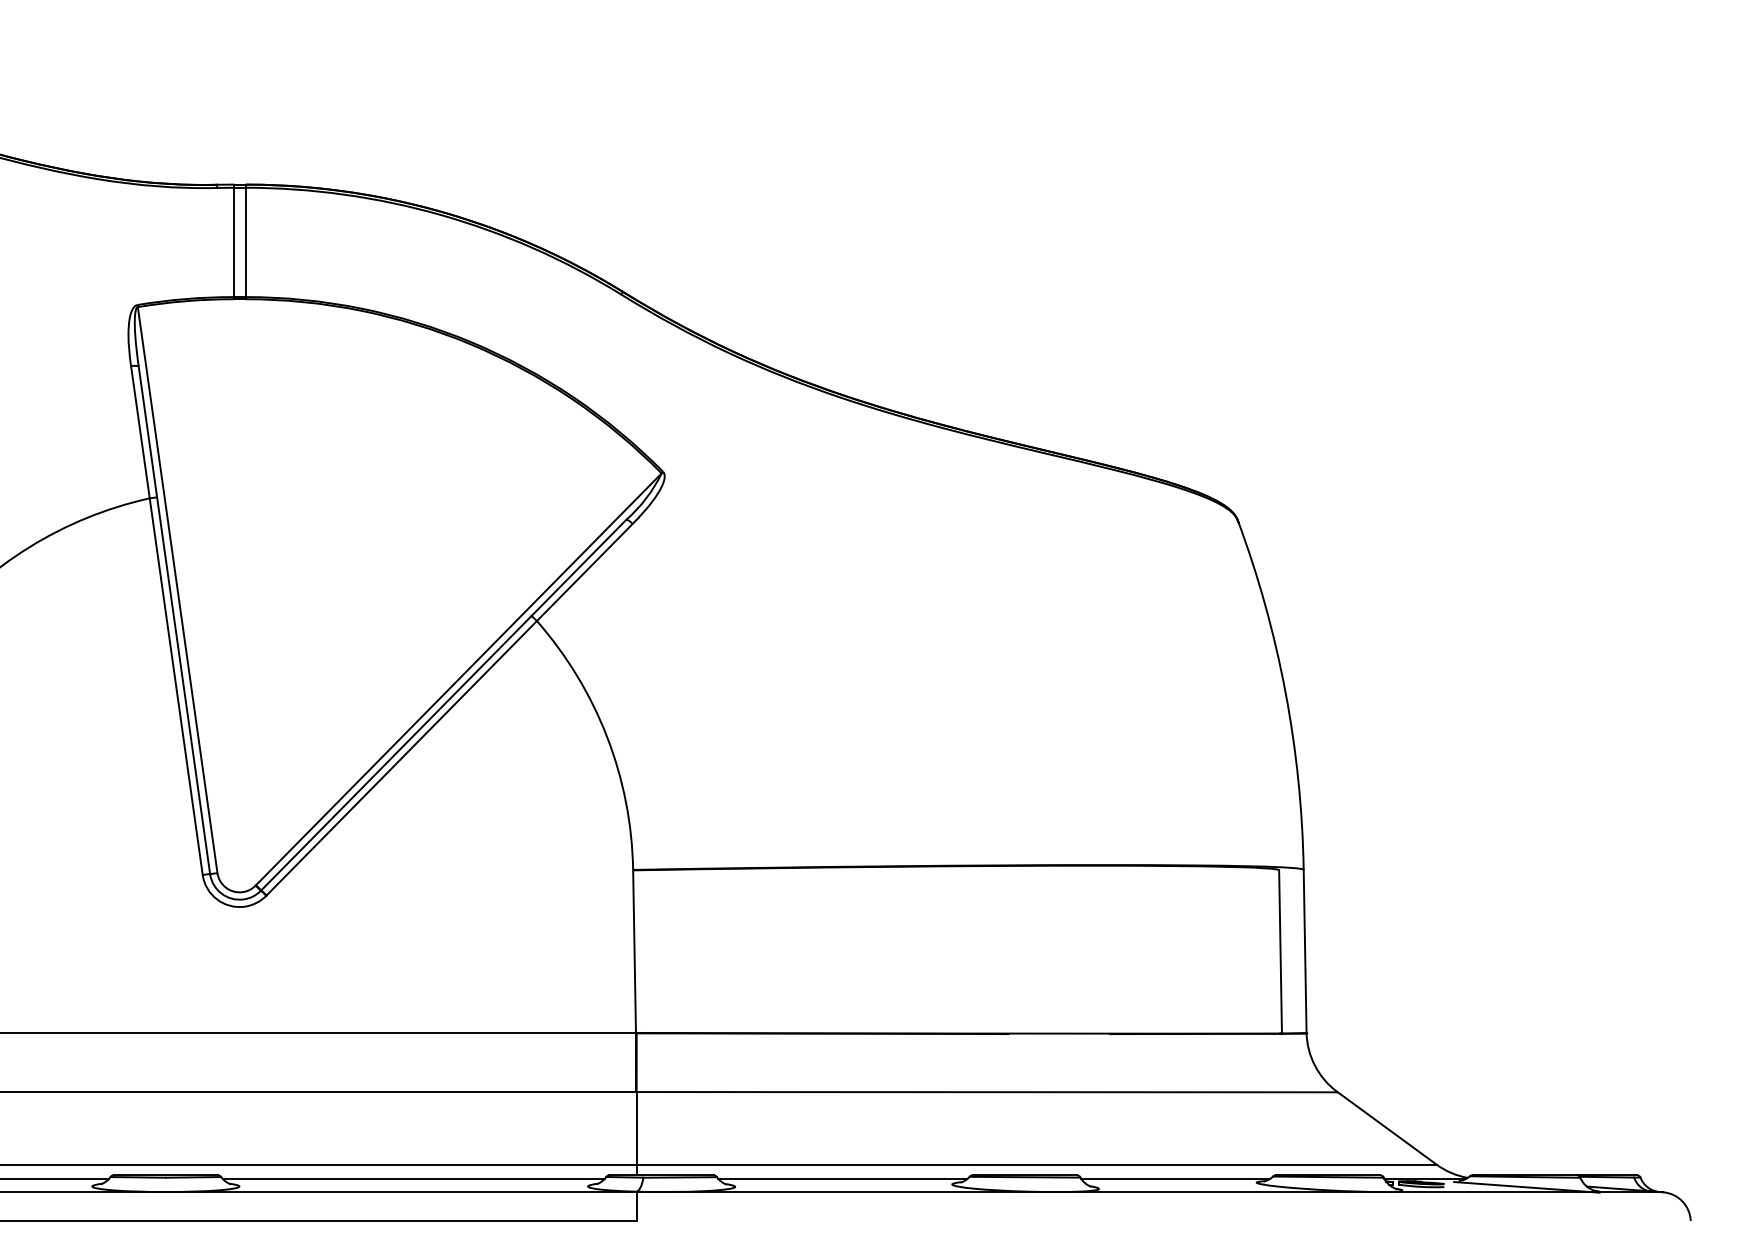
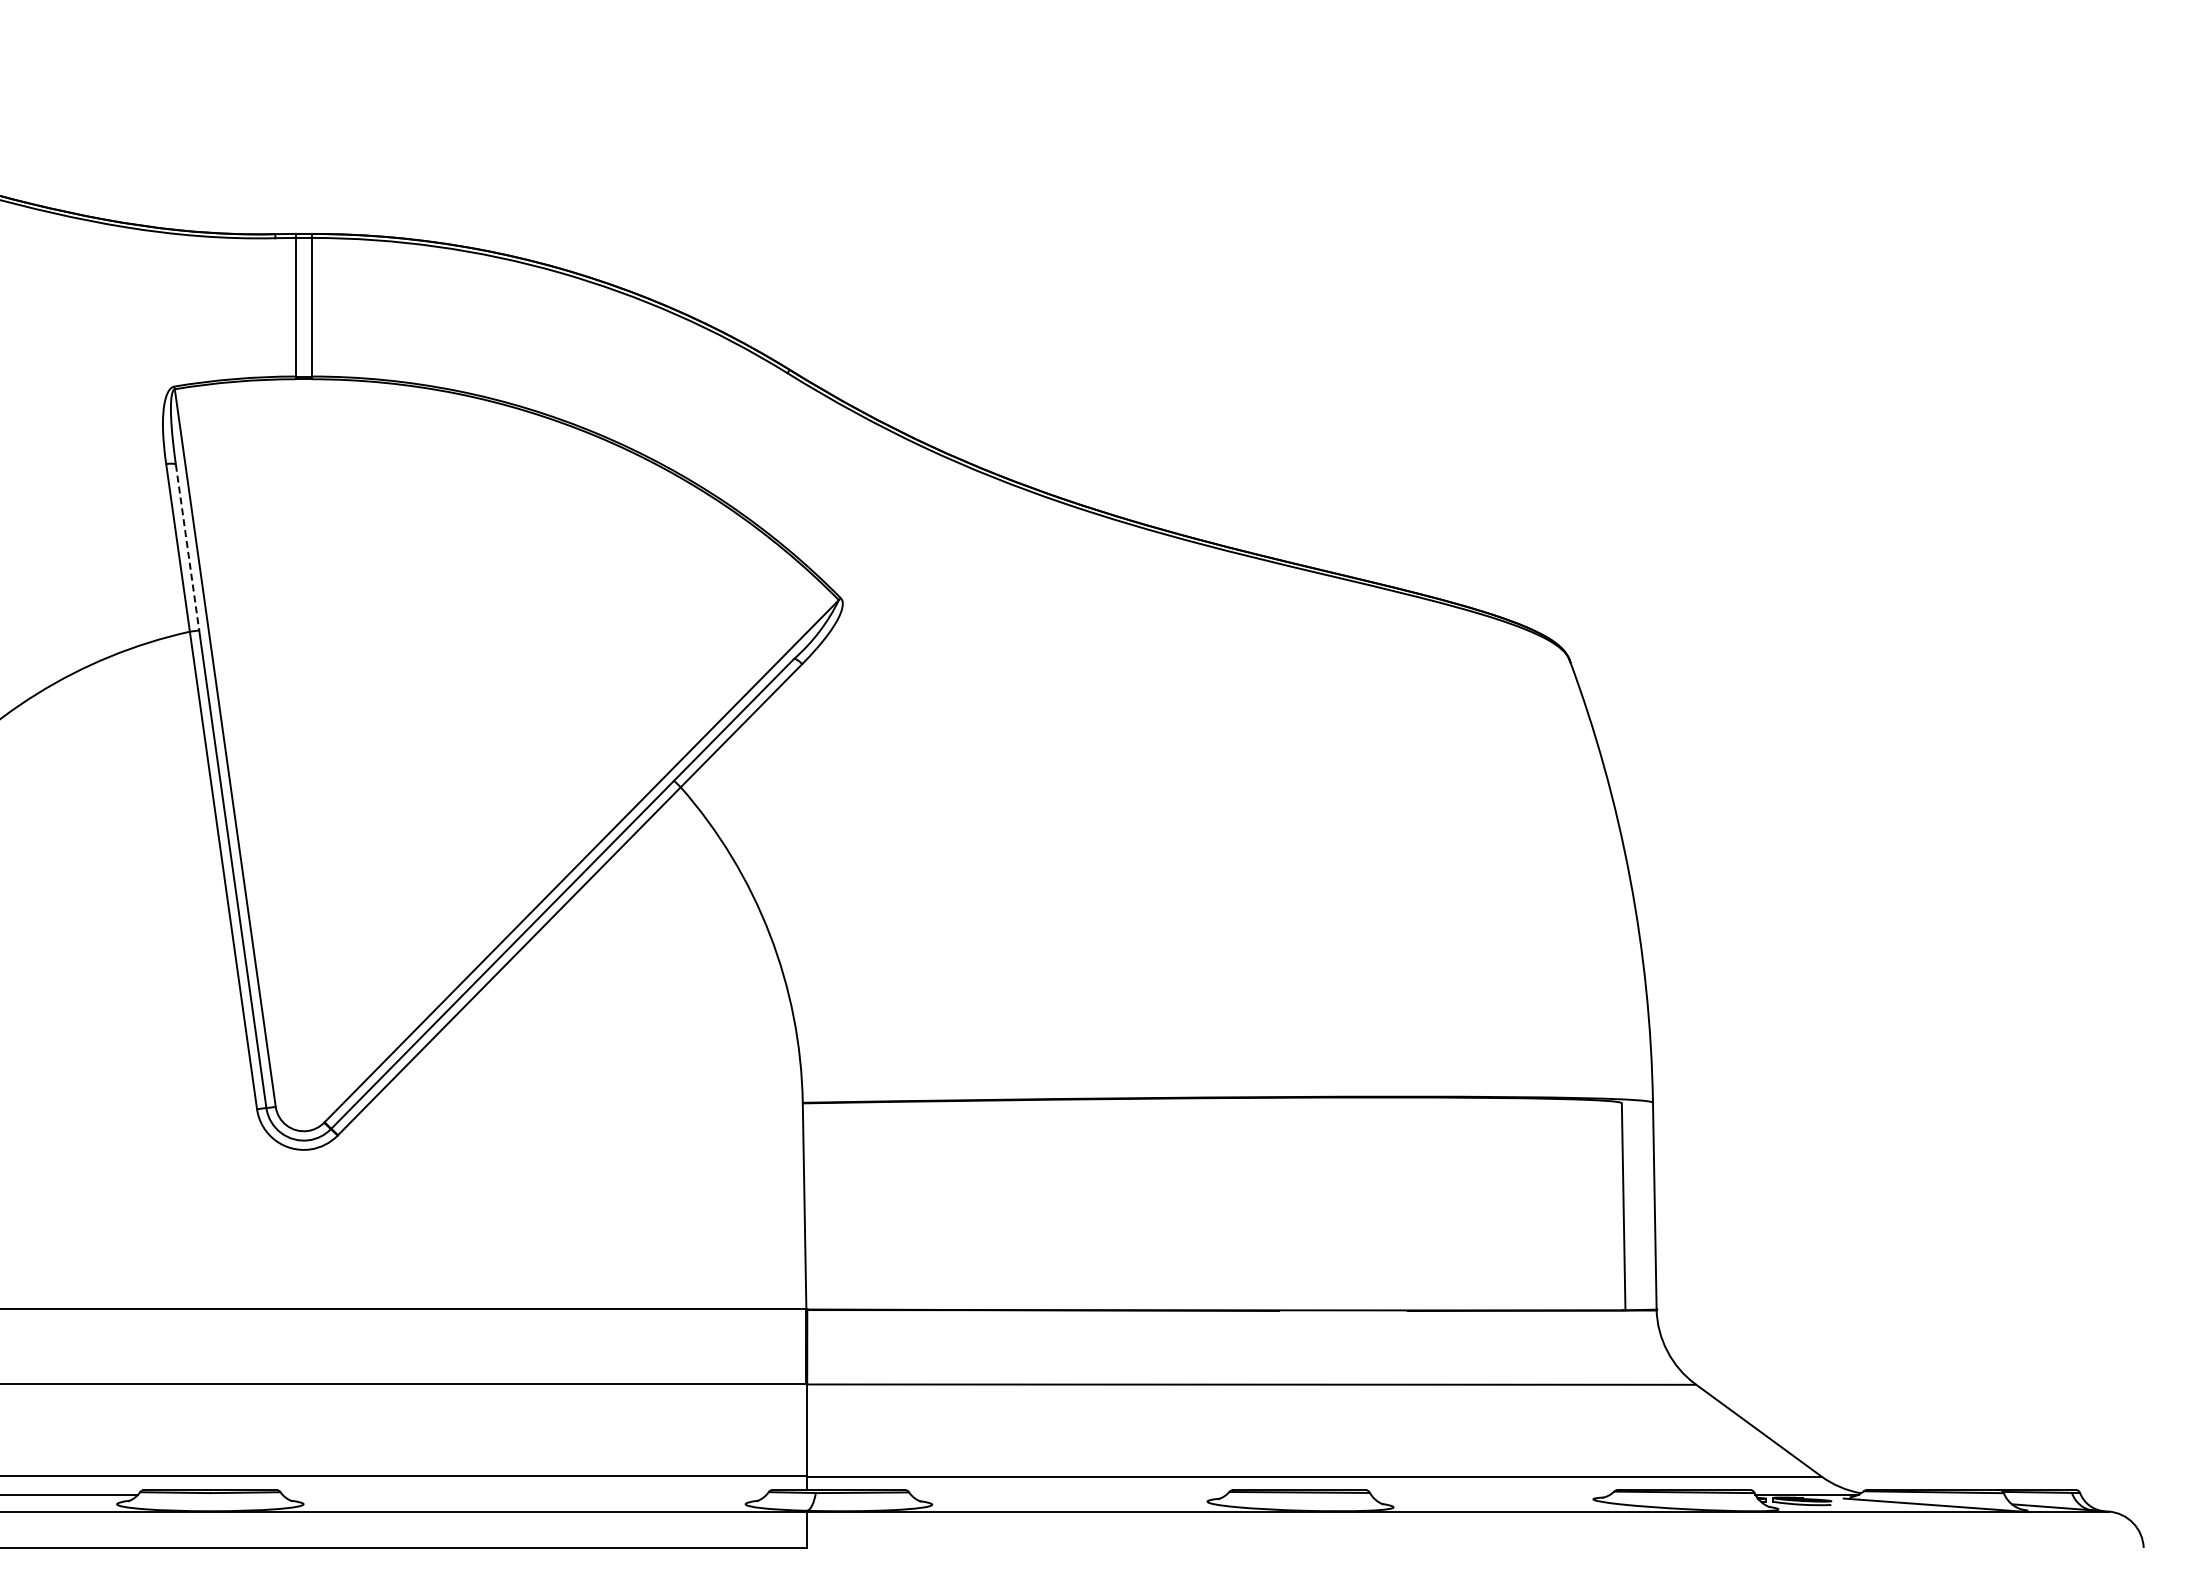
line: (147, 431) -> (187, 547), solid -> dashed
line: (413, 1178) -> (524, 1494), removed
line: (842, 1178) -> (1068, 1494), removed
line: (1175, 1178) -> (1490, 1494), removed

